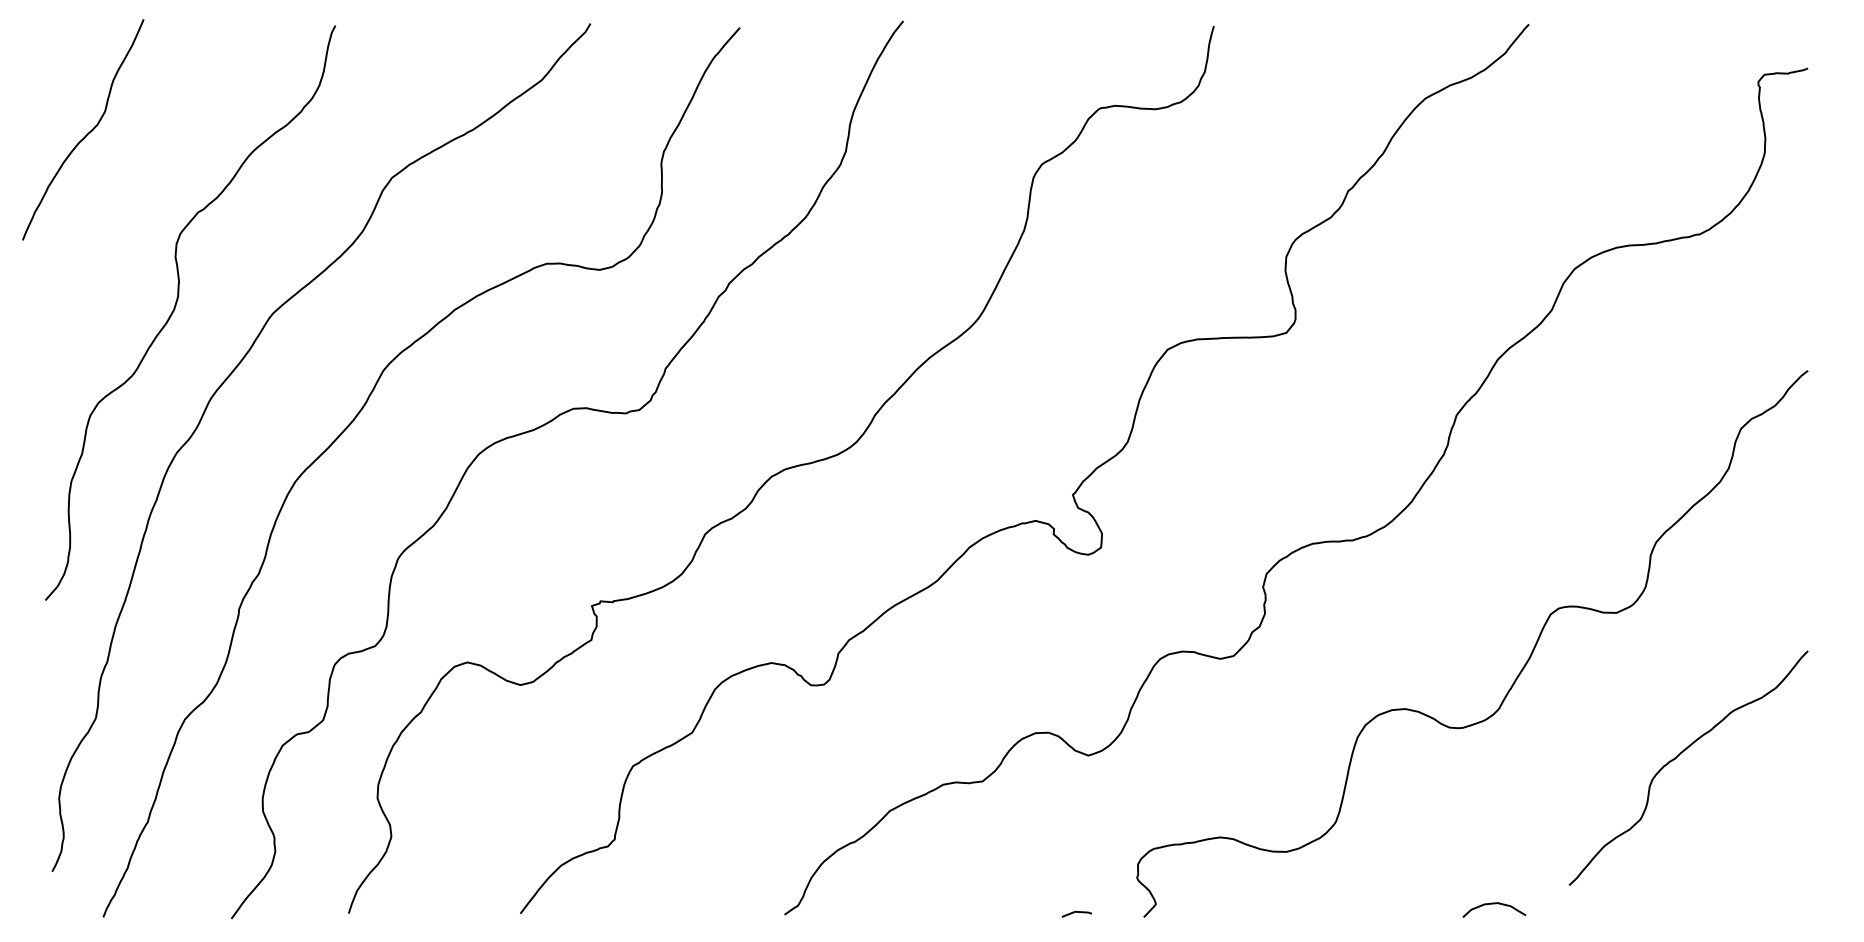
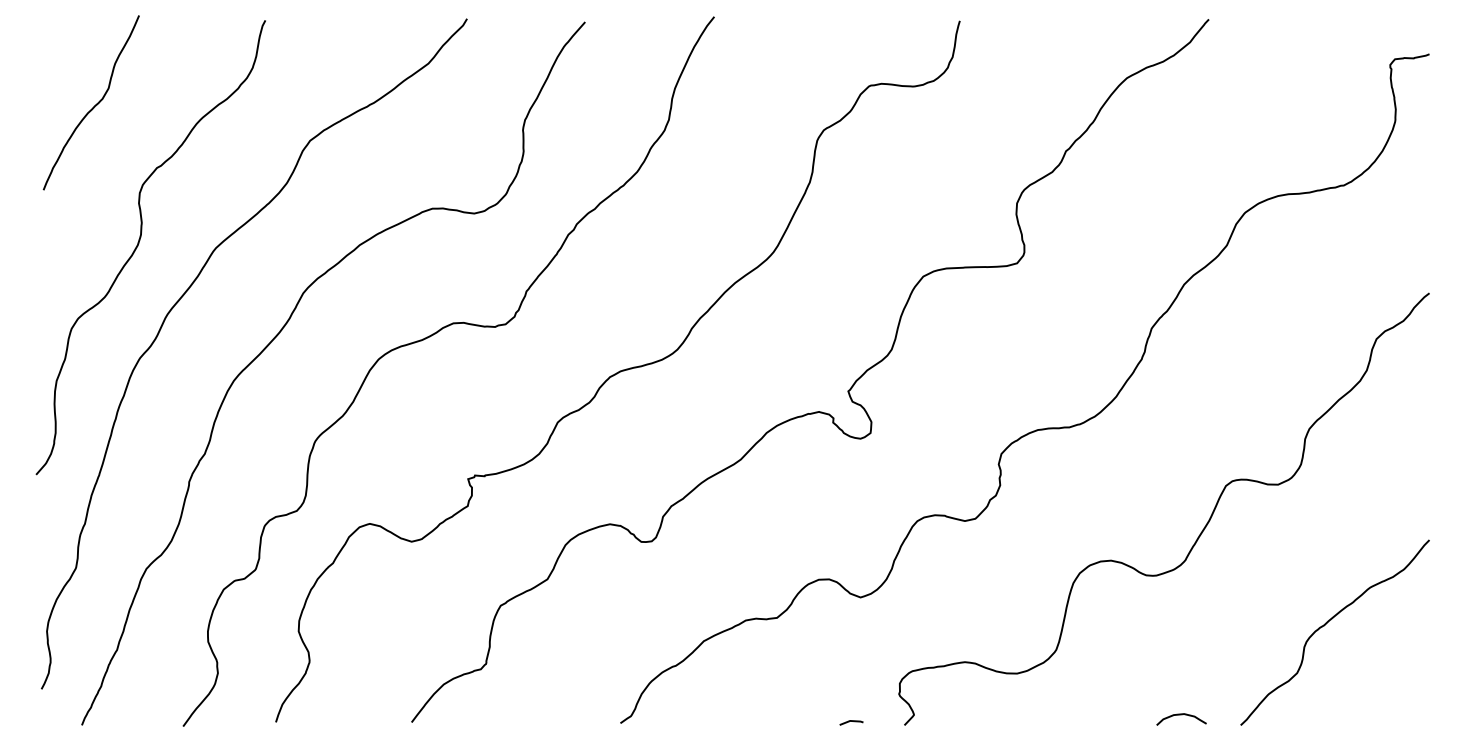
curve: (87, 133) -> (94, 105), moved
curve: (1678, 756) -> (1327, 623), moved

